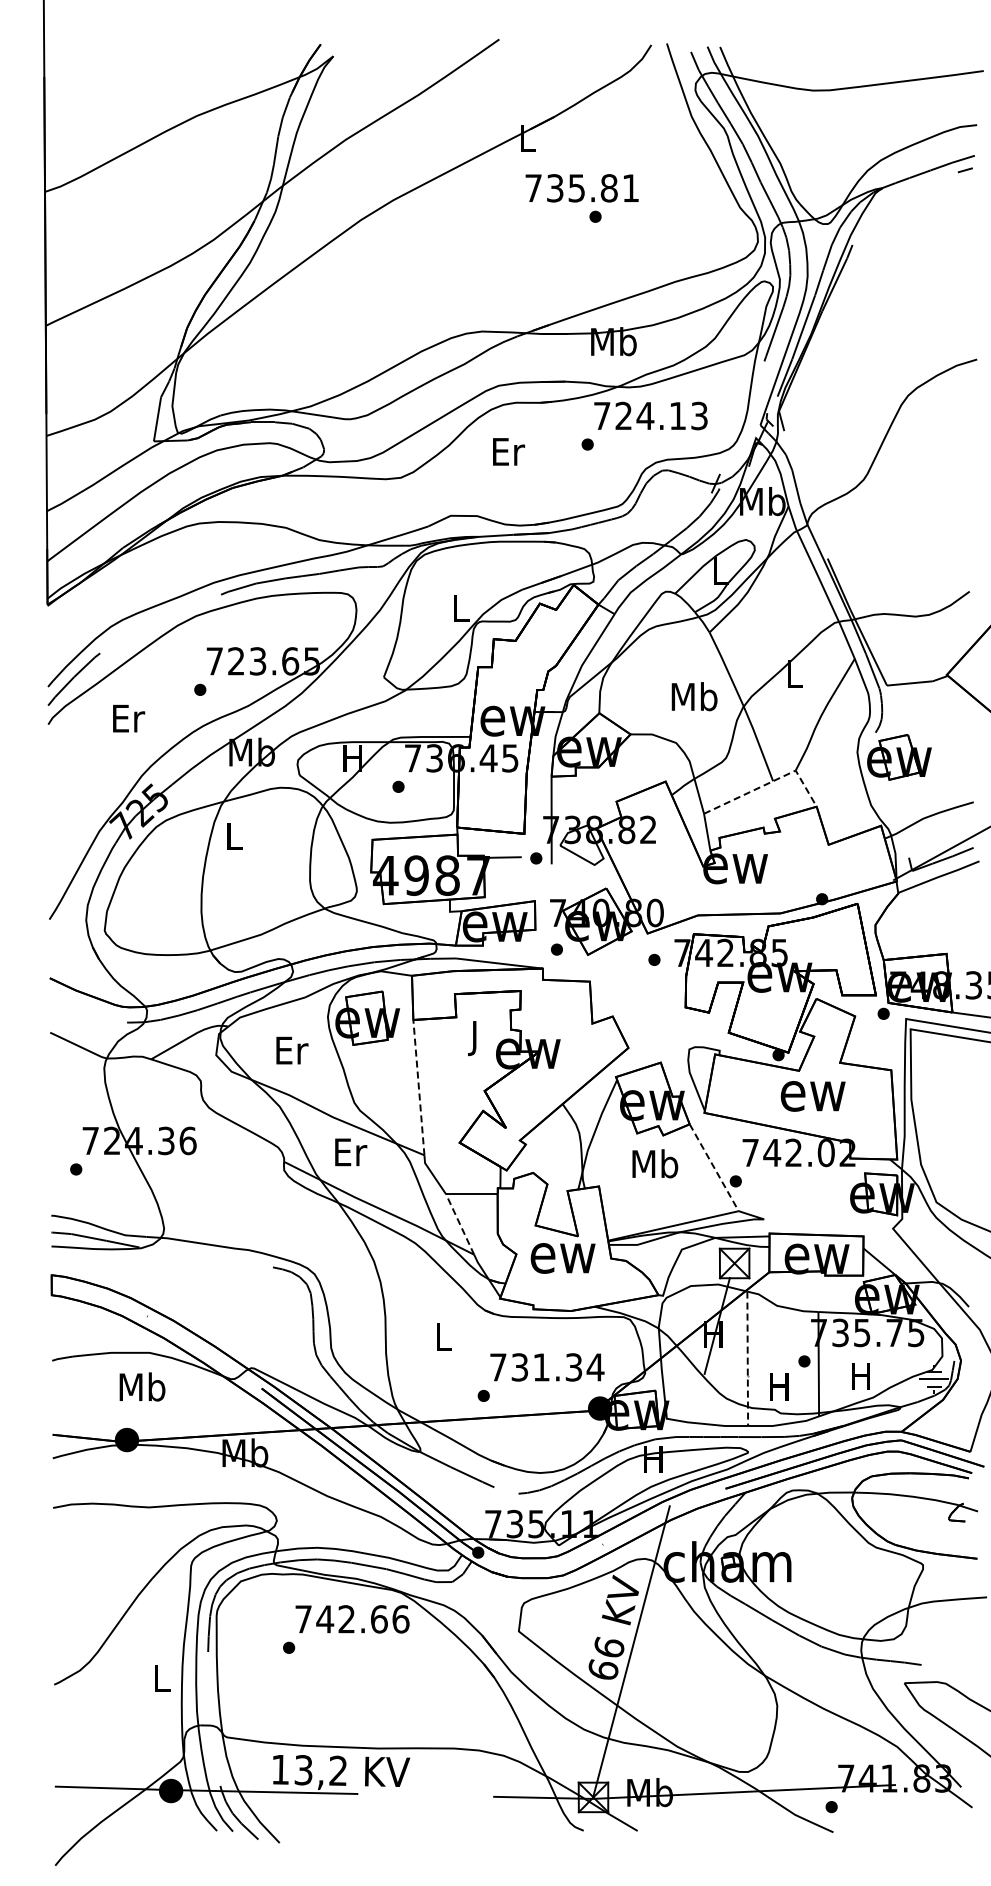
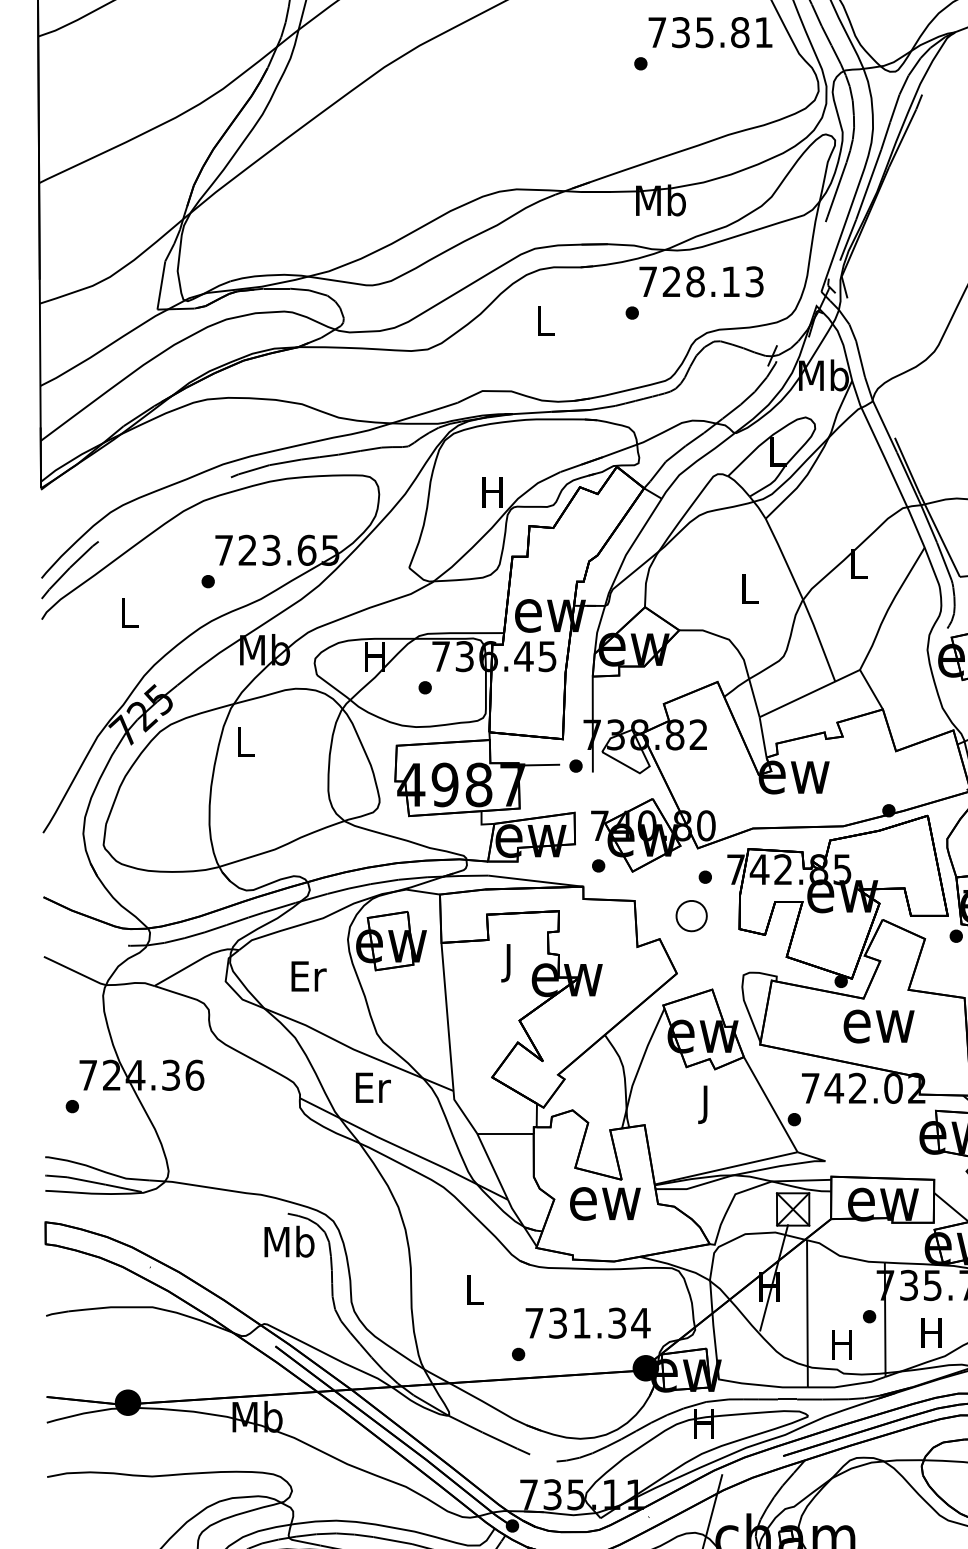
text: (581, 188) -> (709, 32), moved
text: (645, 415) -> (695, 281), 724.13 -> 728.13
text: (509, 451) -> (546, 320), Er -> L
text: (460, 608) -> (493, 492), L -> H
text: (694, 696) -> (749, 588), Mb -> L
text: (129, 718) -> (130, 612), Er -> L
line: (769, 782) -> (831, 682), dashed -> solid
part: (641, 995) -> (691, 916), added
line: (418, 1087) -> (447, 1016), dashed -> solid
text: (655, 1167) -> (706, 1104), Mb -> J
line: (714, 1167) -> (771, 1104), dashed -> solid
line: (459, 1224) -> (491, 1166), dashed -> solid
line: (747, 1358) -> (807, 1313), dashed -> solid
text: (142, 1386) -> (289, 1241), moved

